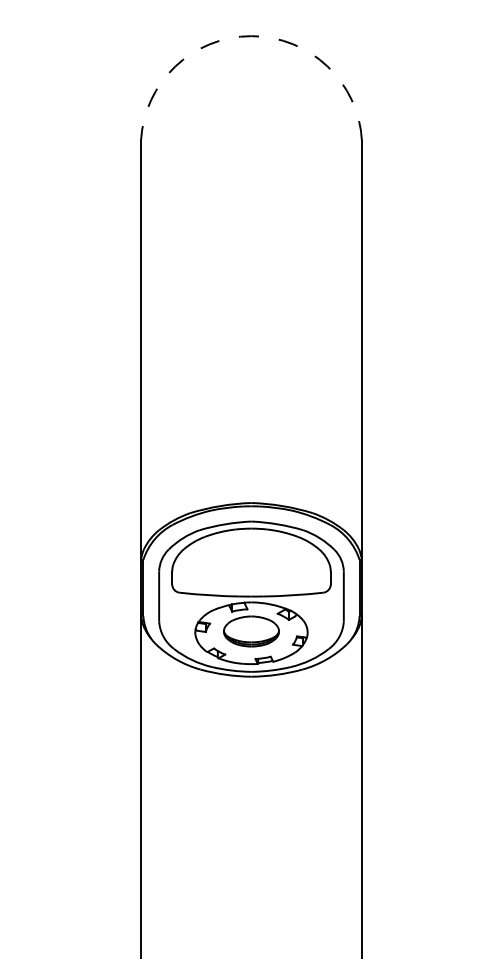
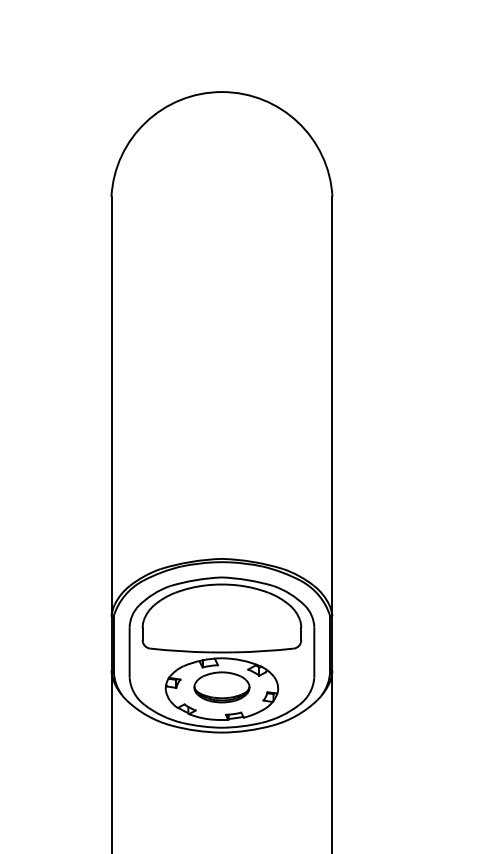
arc: (251, 36) -> (221, 92), dashed -> solid

